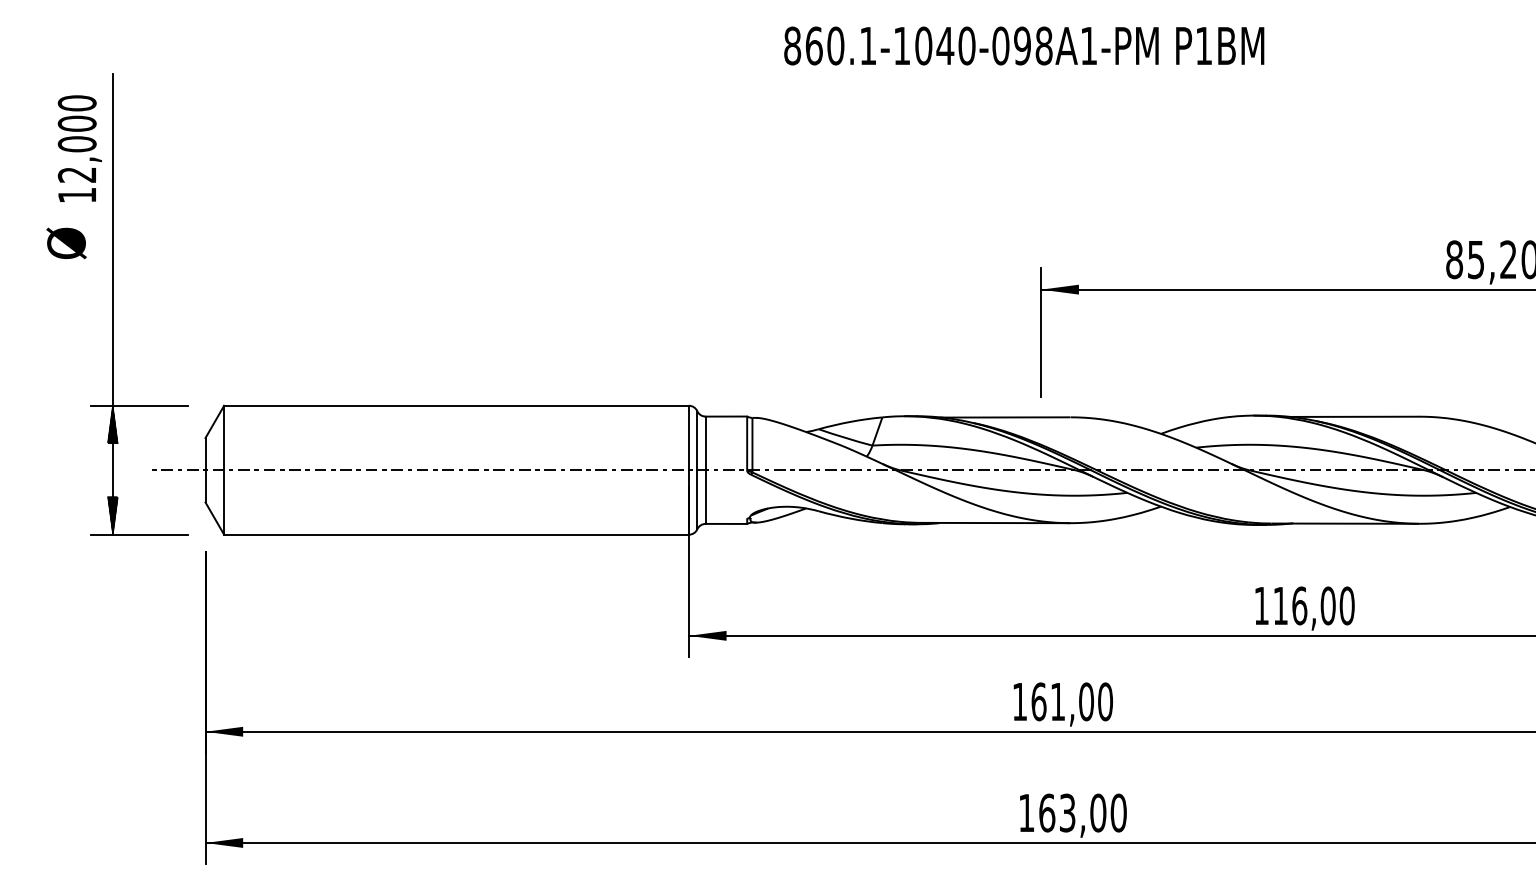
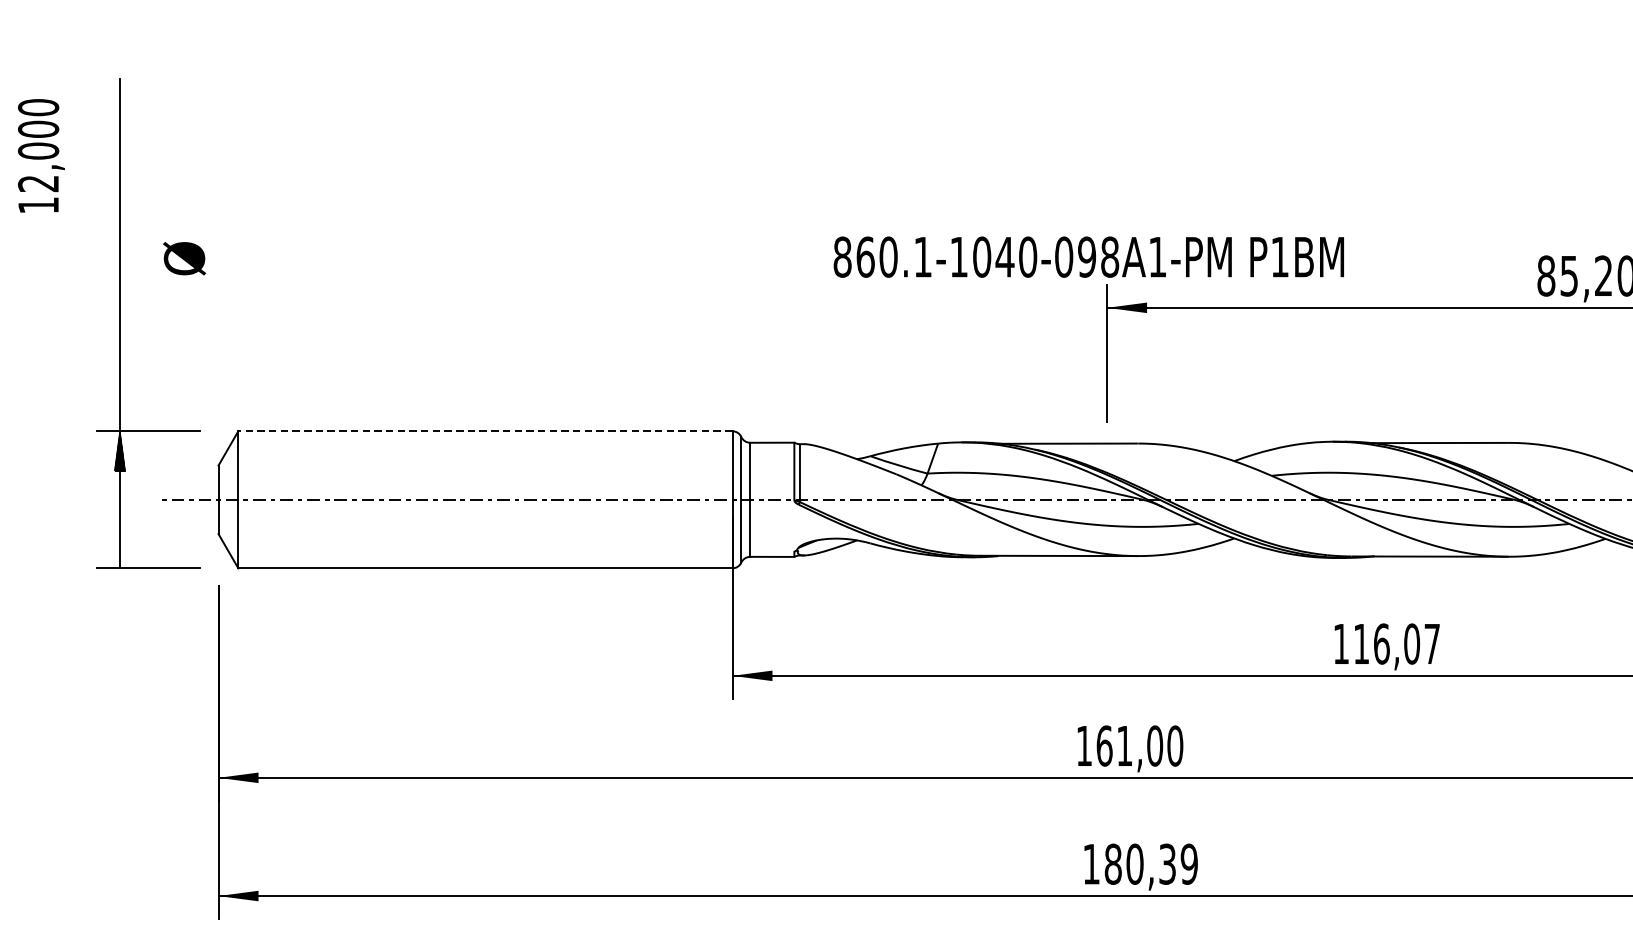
text: (1024, 45) -> (1089, 256), moved
text: (79, 148) -> (40, 155), moved
text: (66, 243) -> (184, 258), moved
line: (456, 405) -> (485, 430), solid -> dashed
hatch: (112, 515) -> (119, 547), removed
text: (1346, 605) -> (1431, 643), 116,00 -> 116,07
text: (1082, 812) -> (1150, 863), 163,00 -> 180,39

